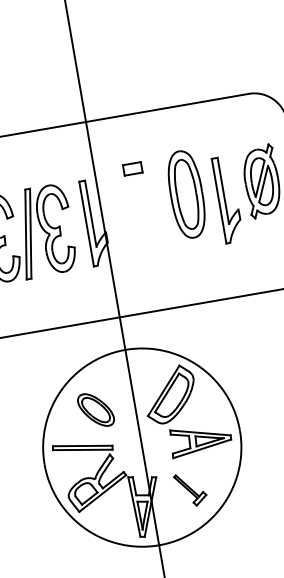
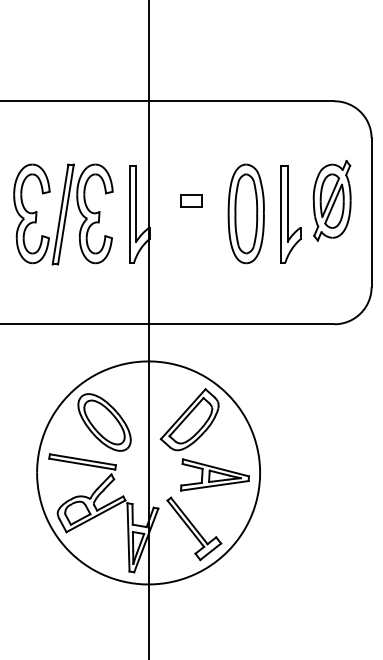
part: (132, 168) -> (191, 200), moved
part: (185, 194) -> (245, 213), moved
part: (96, 410) -> (104, 422), size x1.43
part: (190, 489) -> (194, 528), size x1.67

